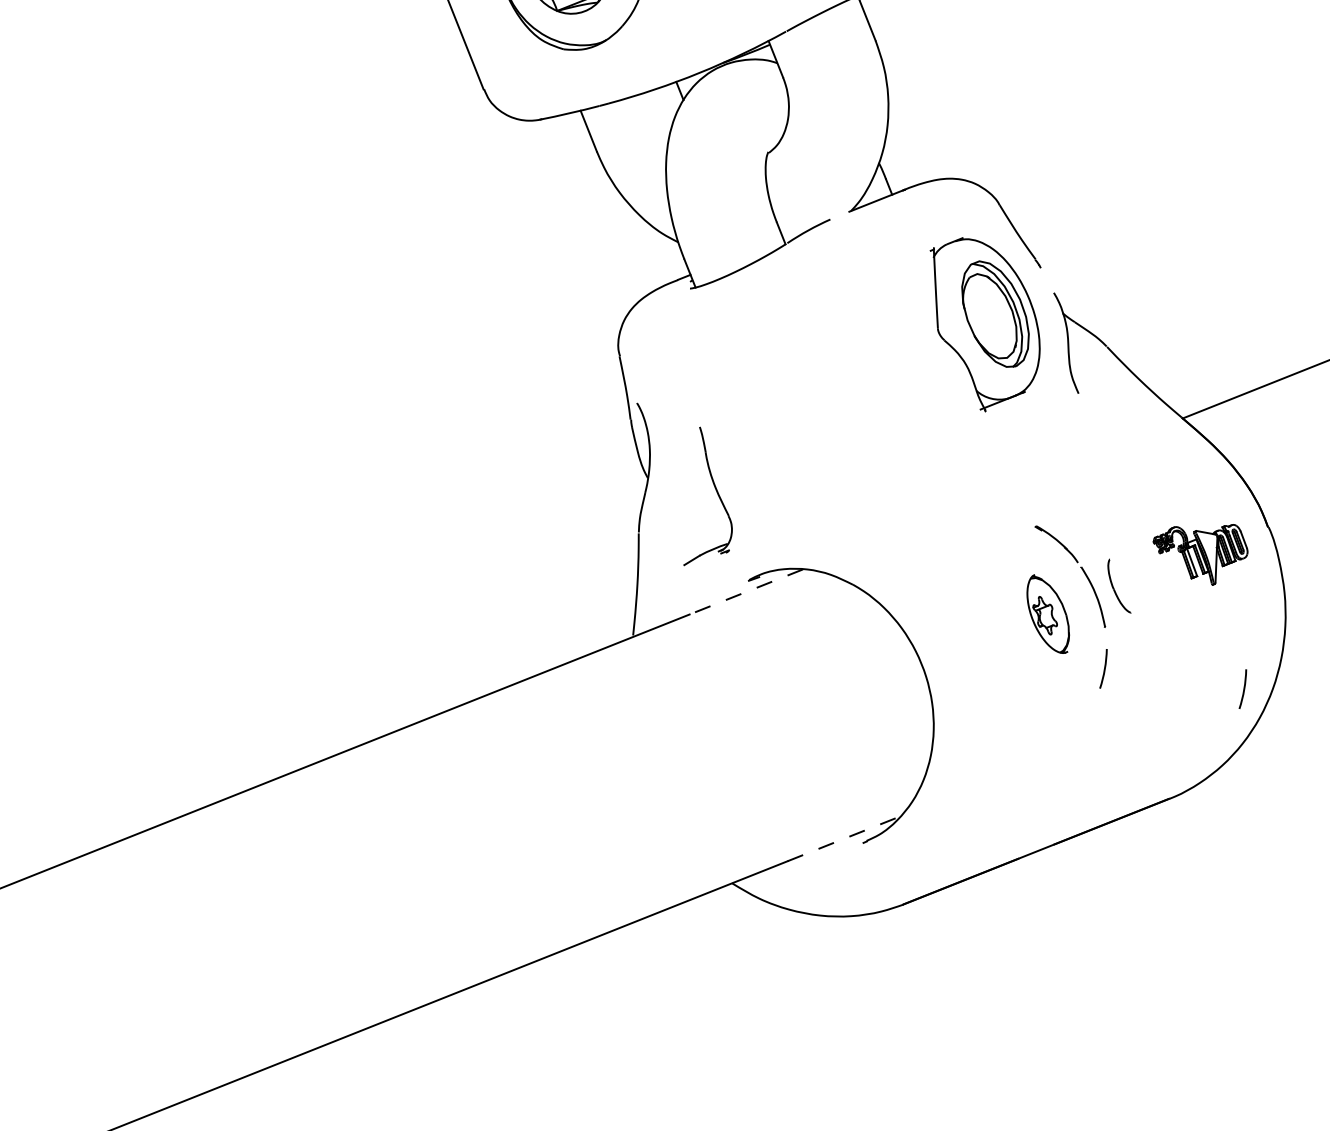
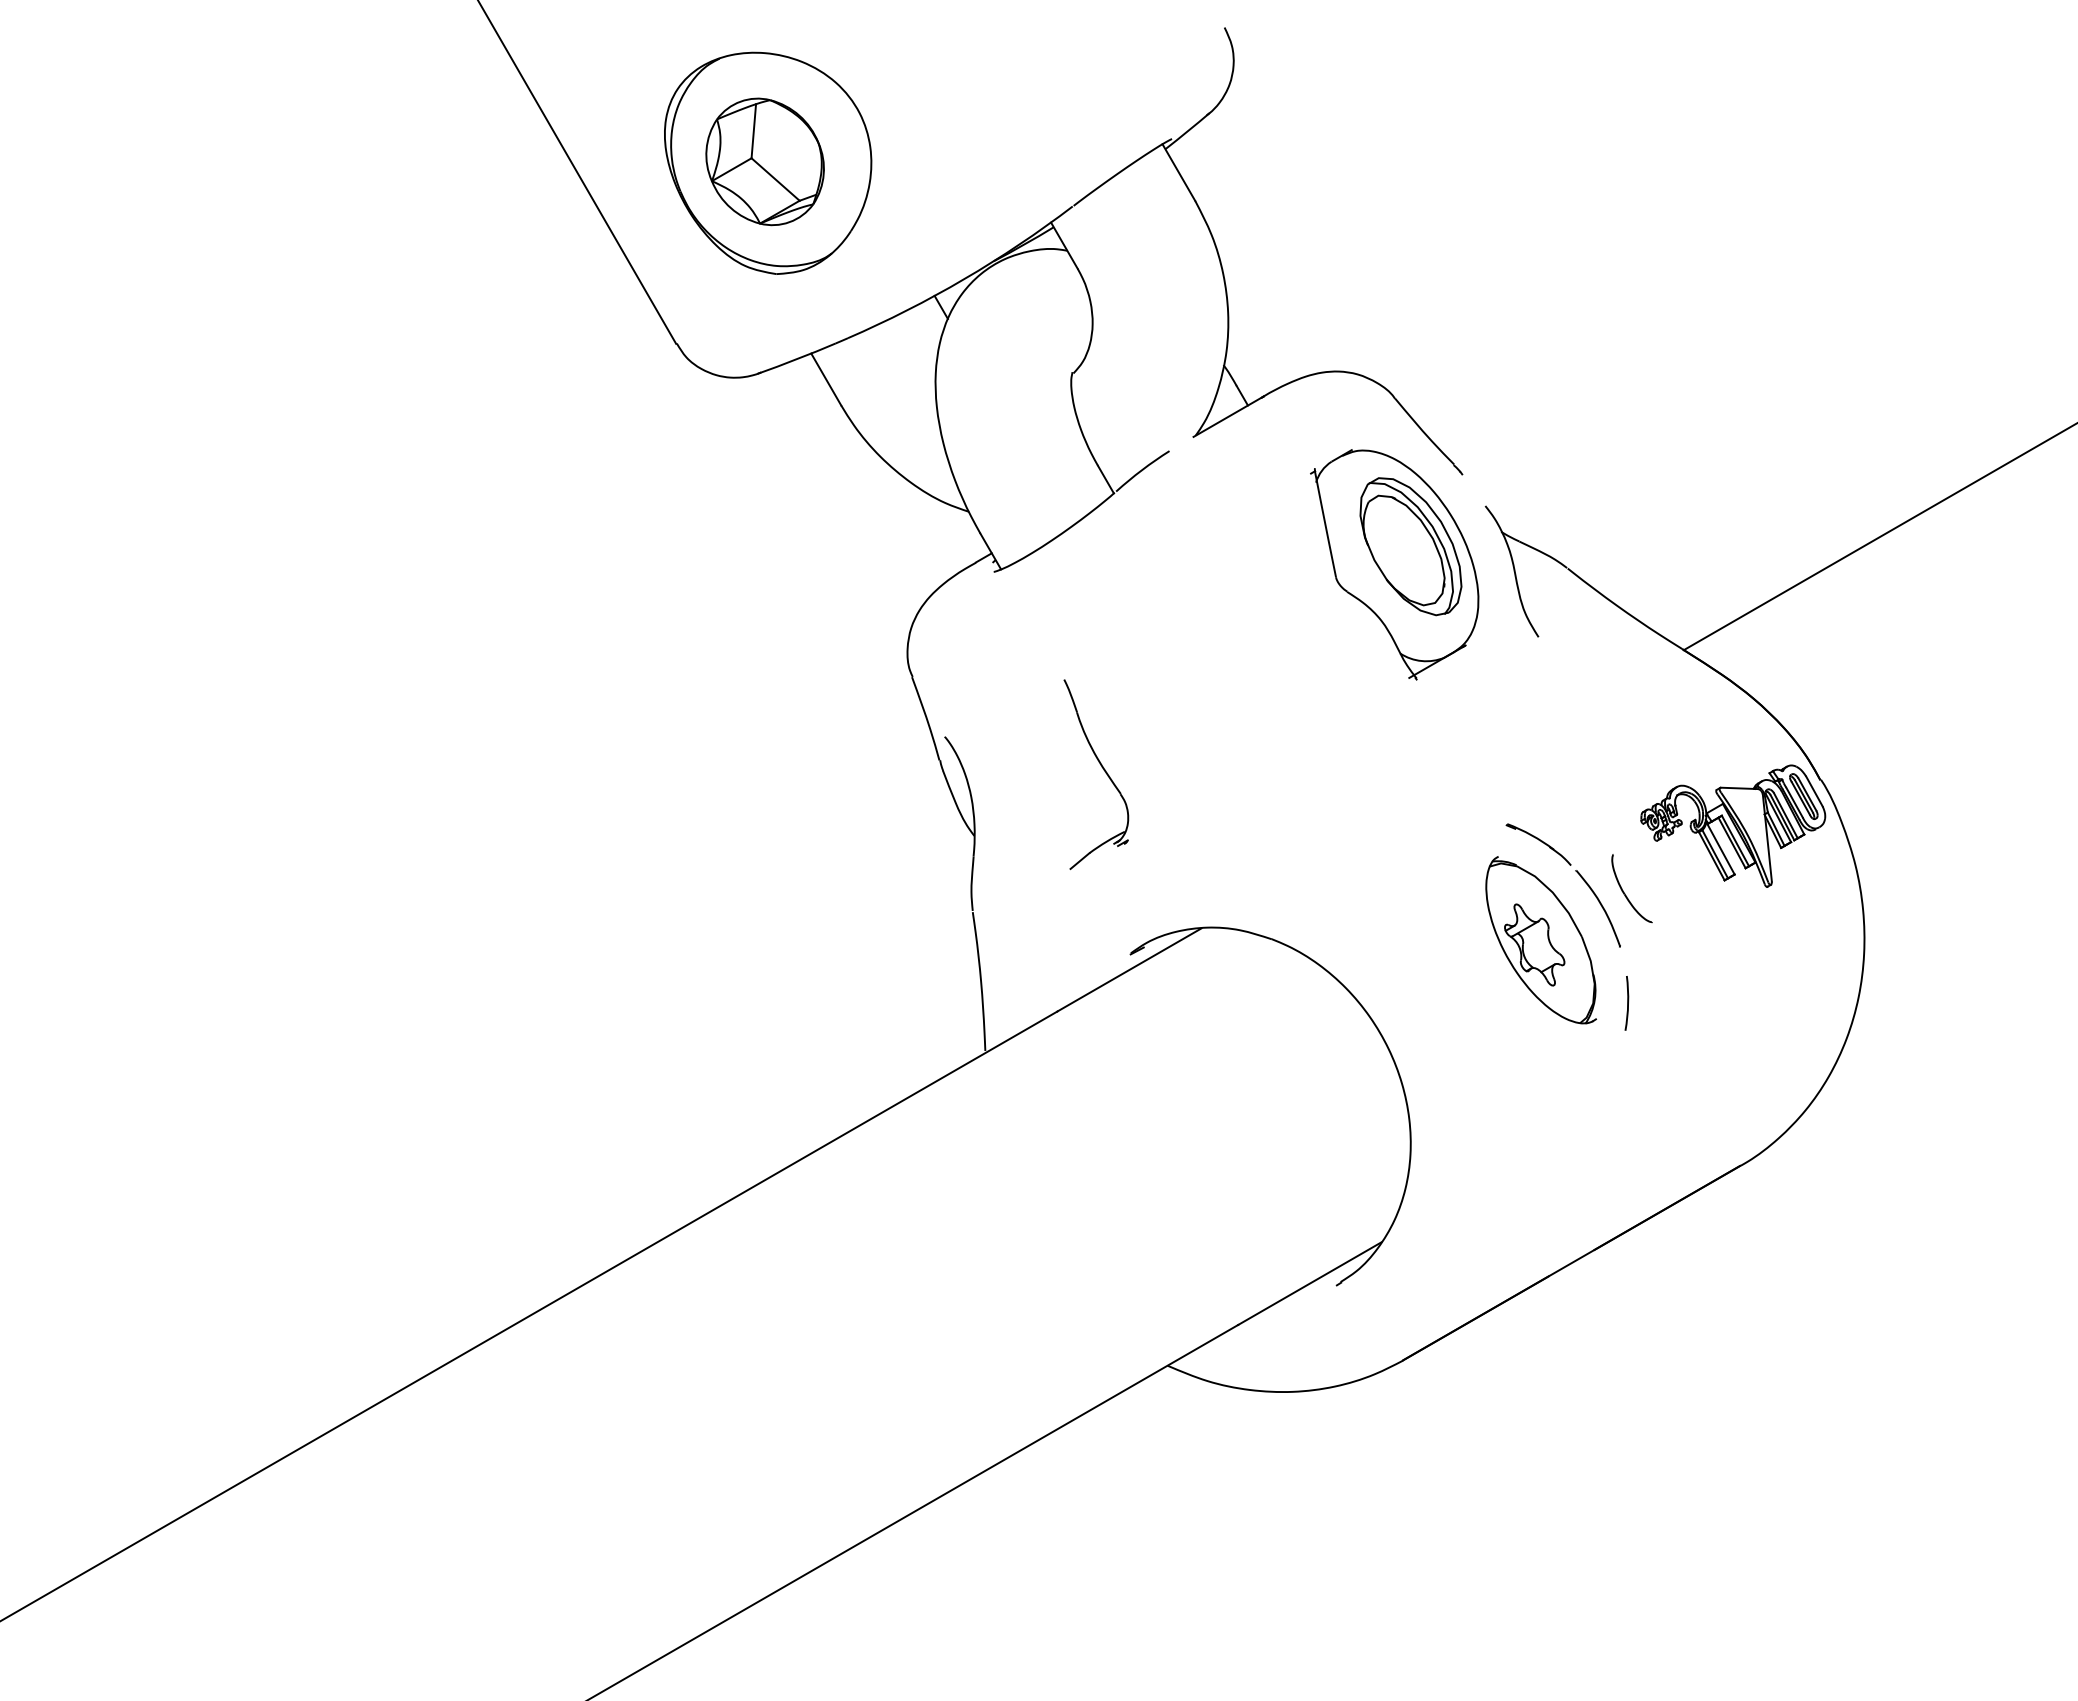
part: (718, 497) -> (1103, 770), moved
part: (1200, 551) -> (1733, 825), size x1.43
line: (745, 592) -> (1128, 970), dashed -> solid
part: (1047, 614) -> (1540, 940), size x1.67
arc: (1243, 689) -> (1819, 1003), removed
line: (843, 838) -> (1309, 1283), dashed -> solid

